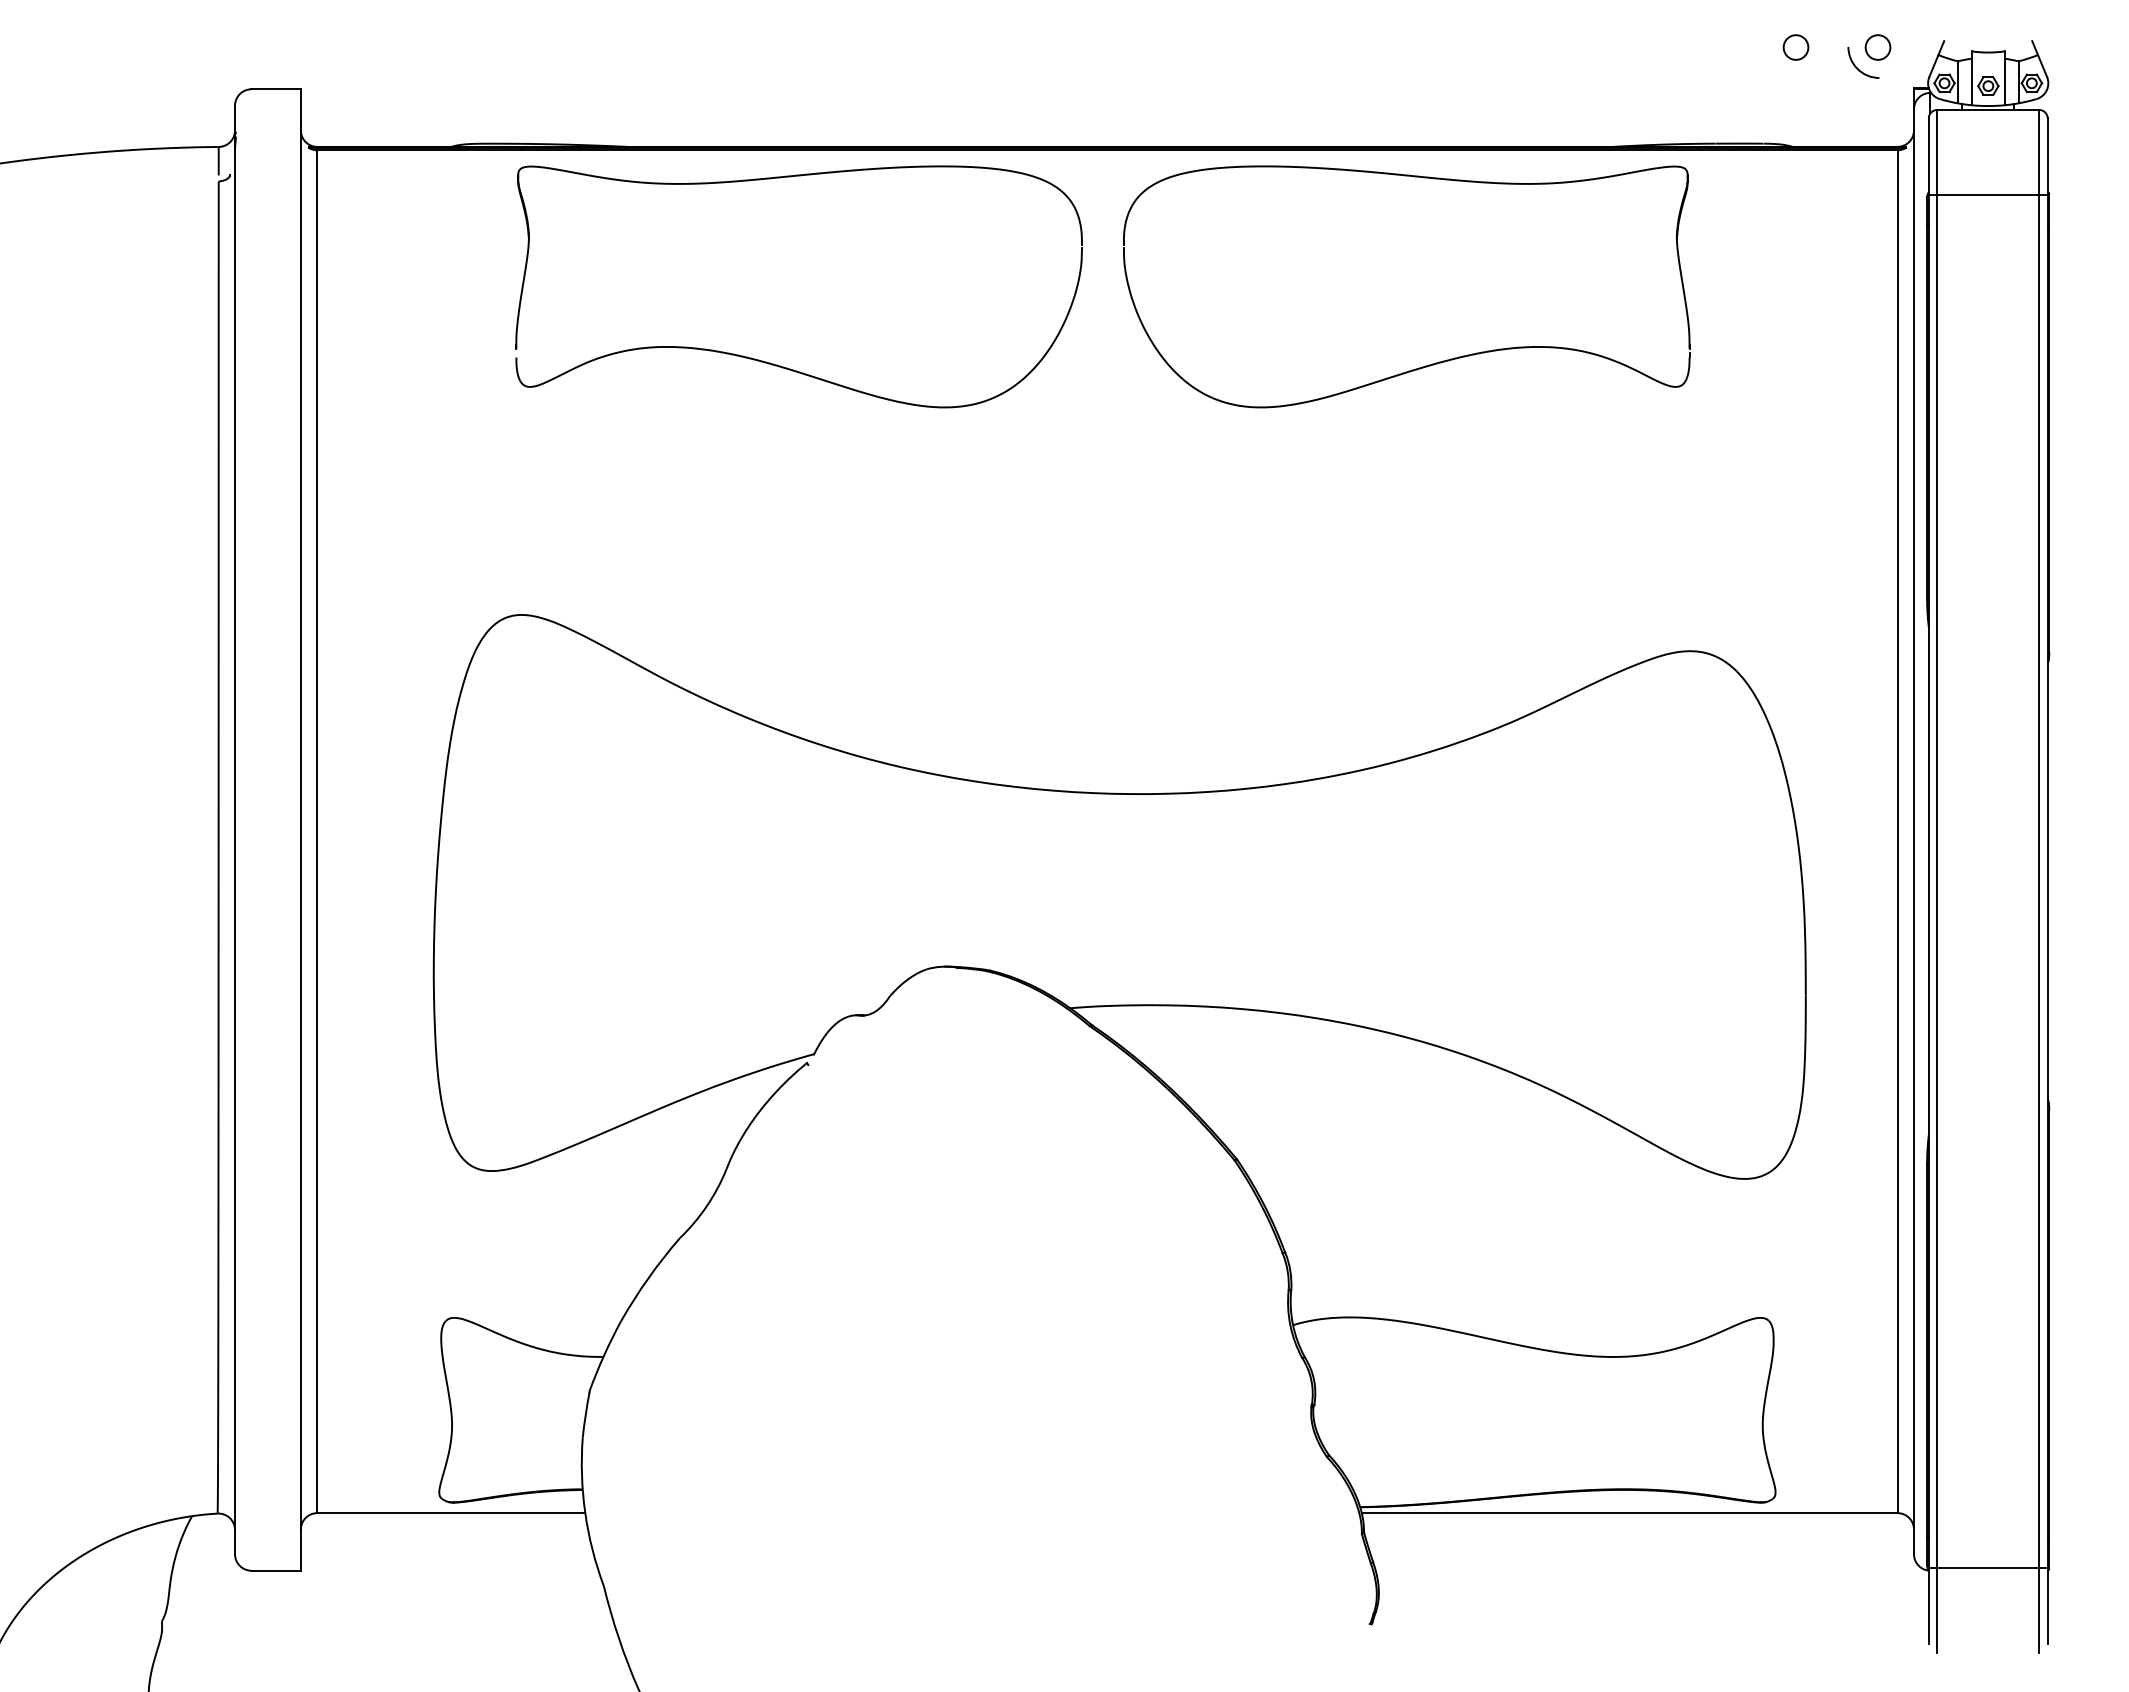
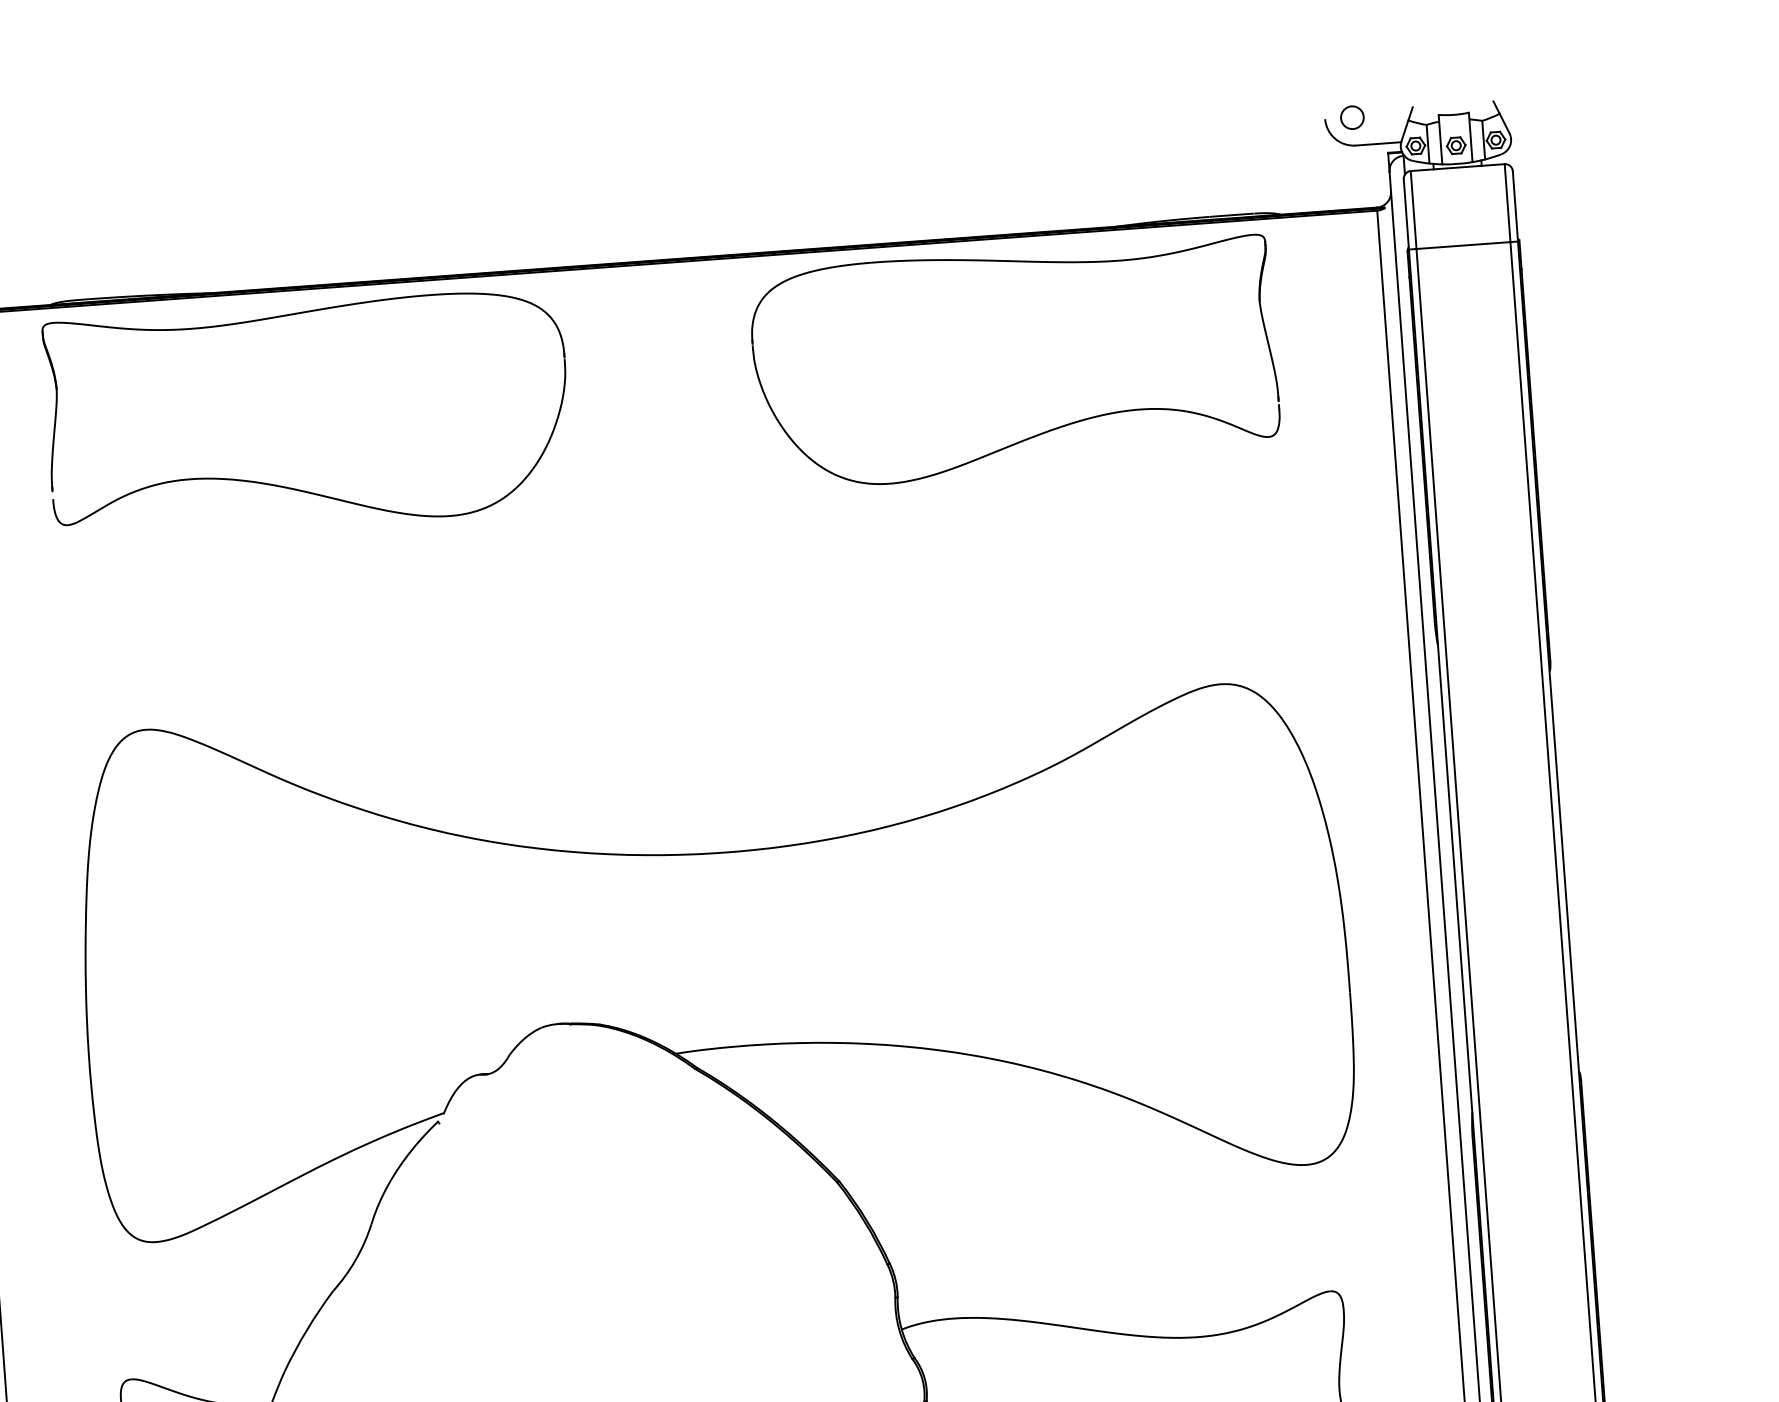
circle: (1795, 47) -> (1276, 123), removed
line: (1903, 78) -> (1377, 144), added
part: (777, 364) -> (293, 487), moved
part: (1428, 364) -> (1040, 433), moved

